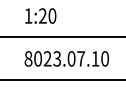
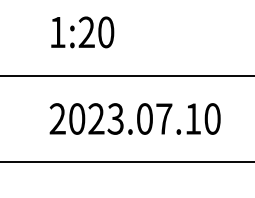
text: (28, 58) -> (57, 118), 8023.07.10 -> 2023.07.10

